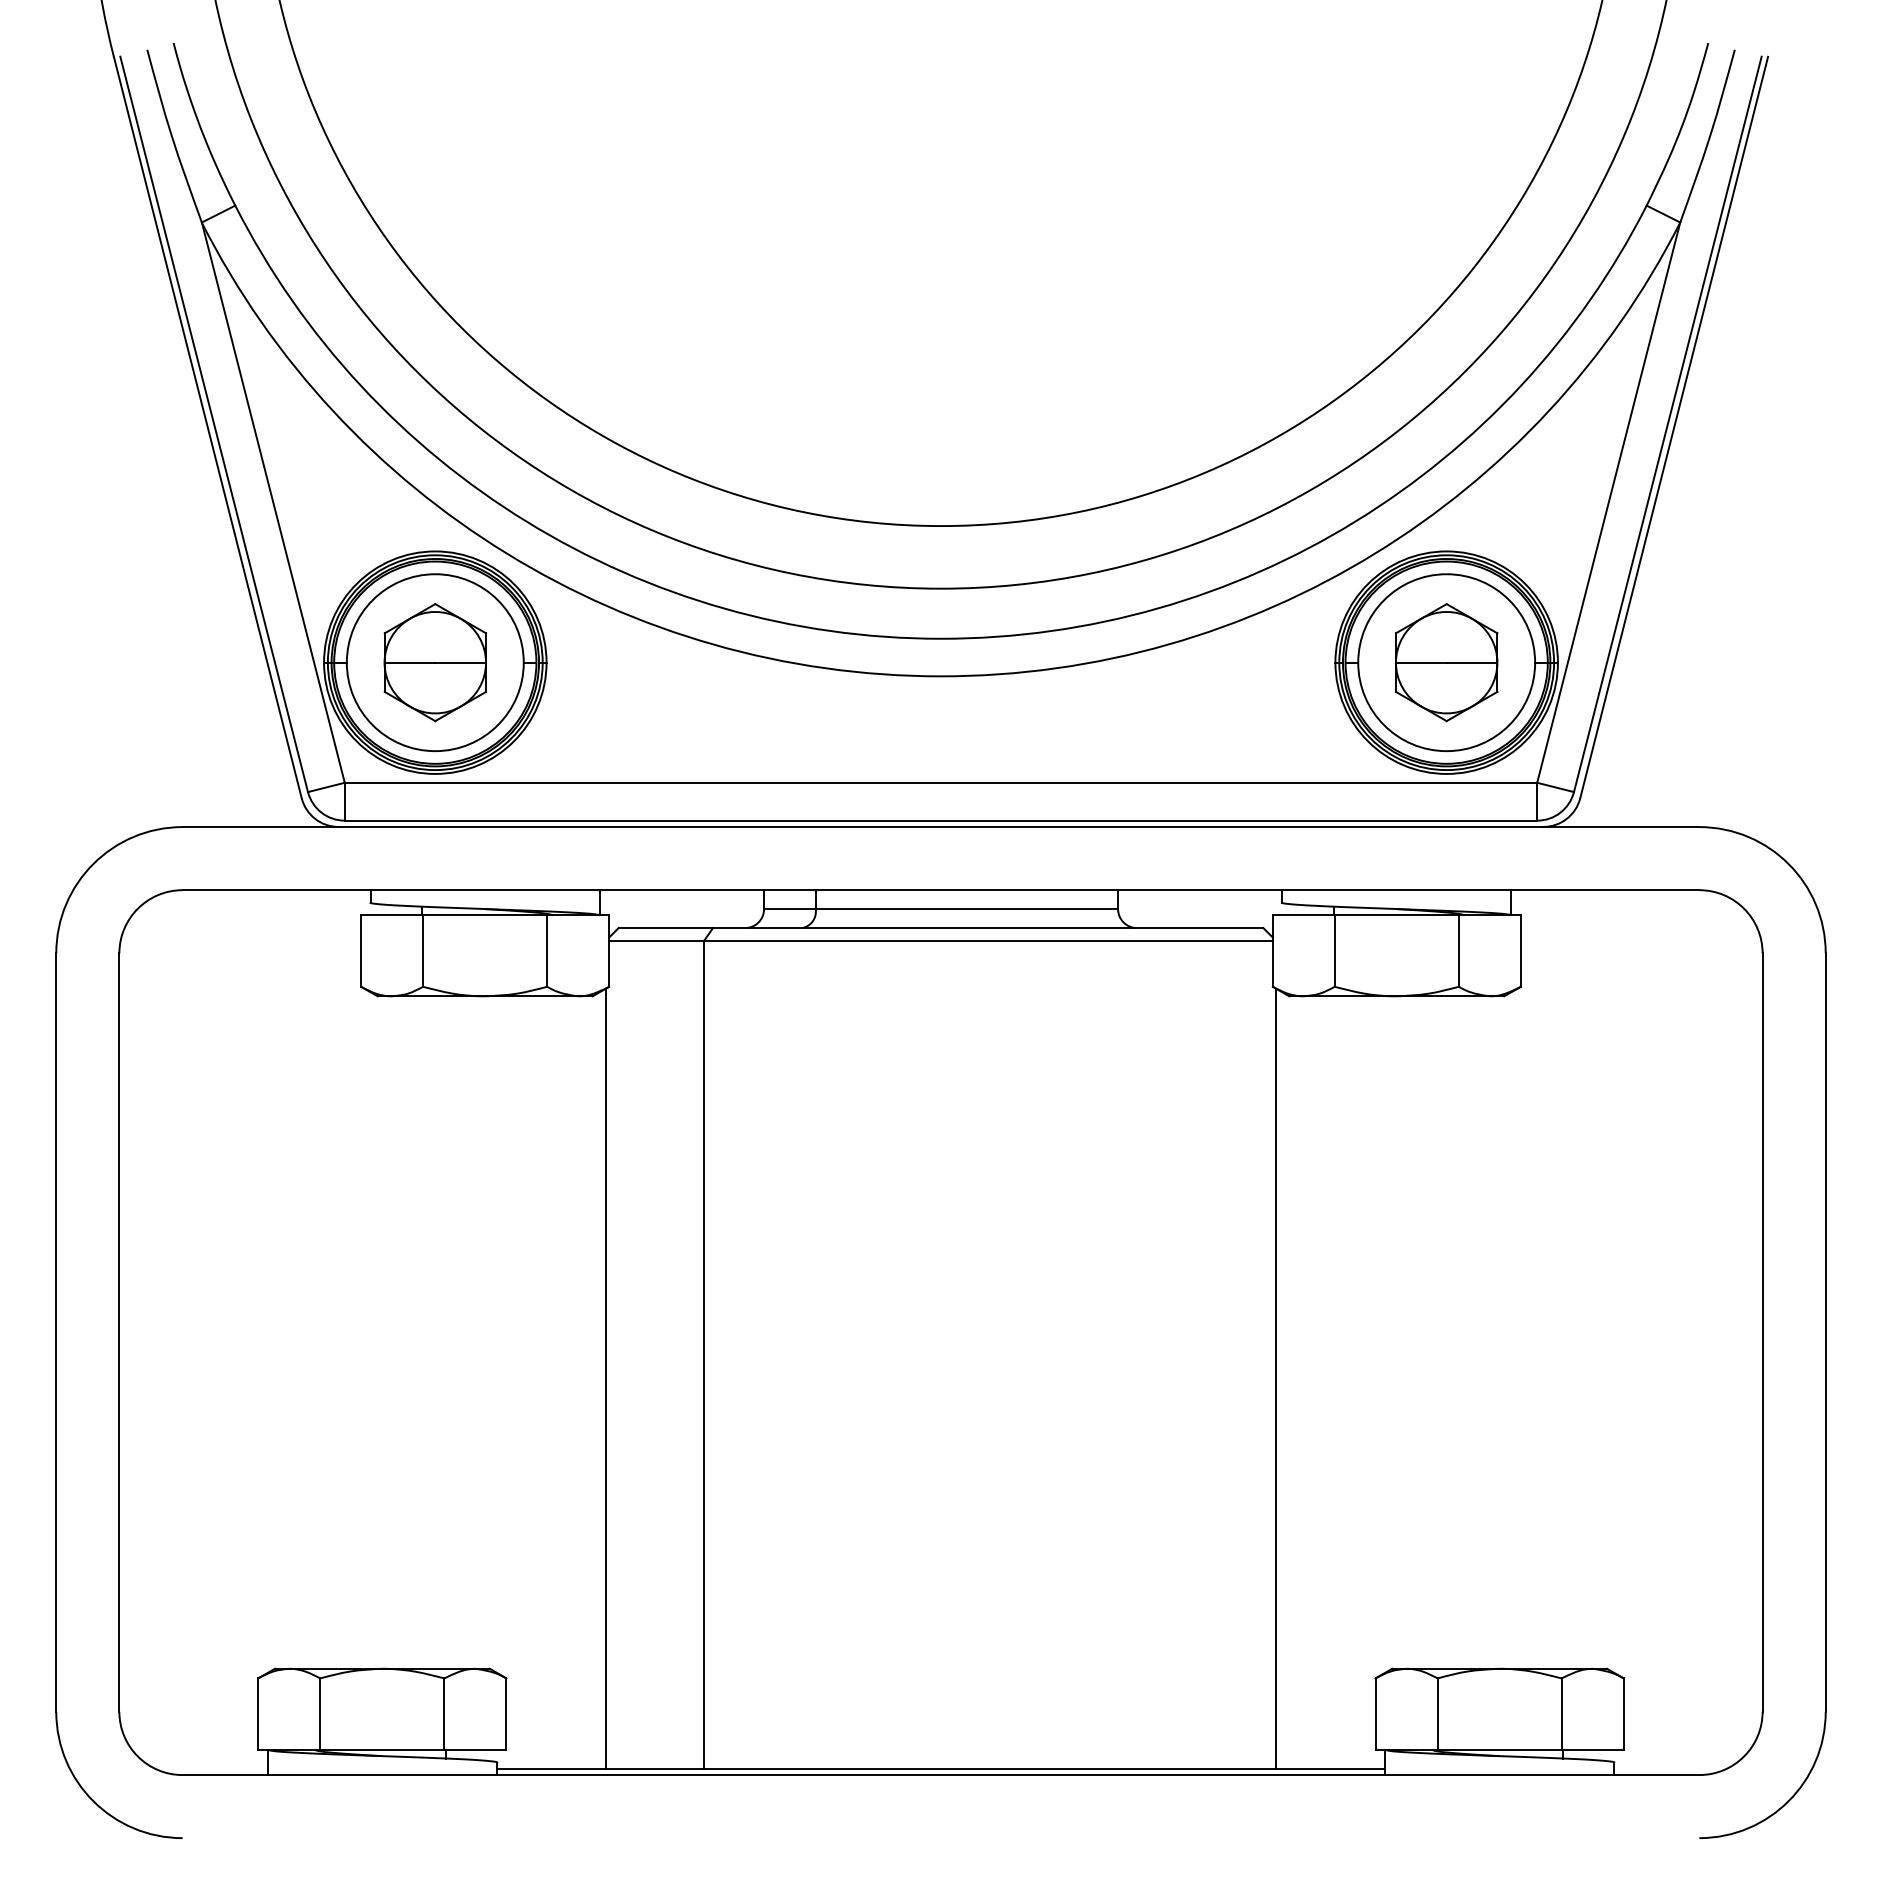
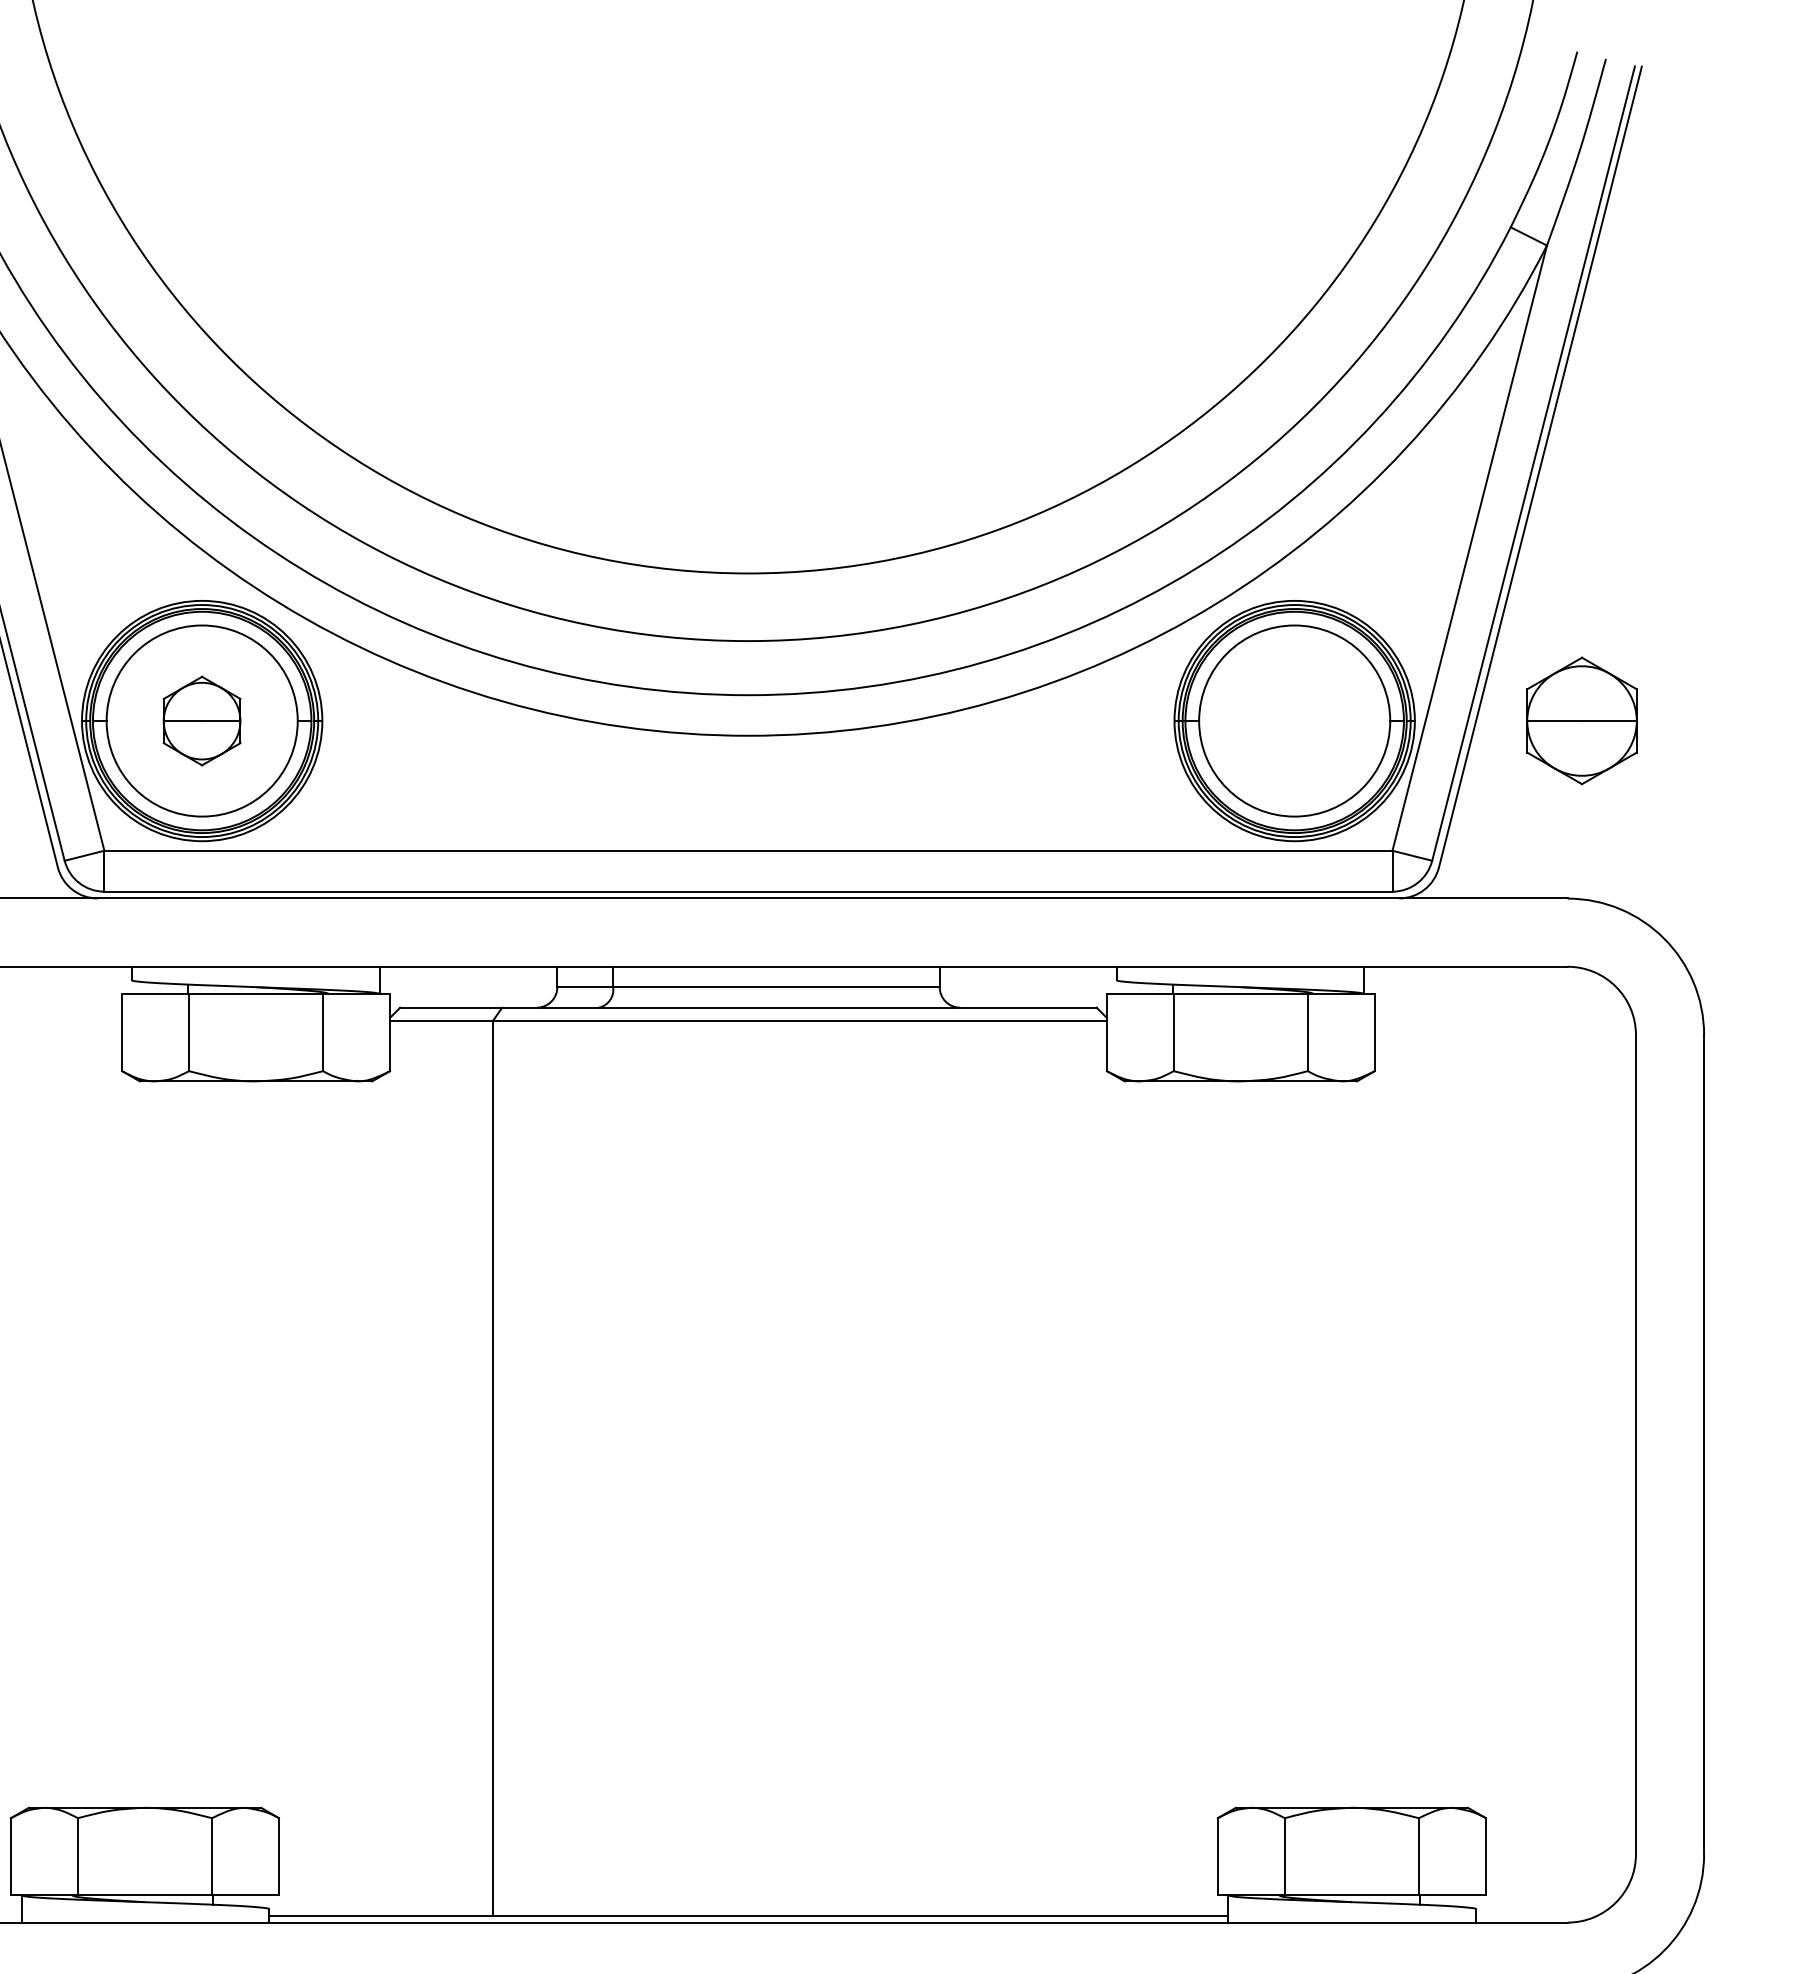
part: (434, 662) -> (201, 720), size x0.7
part: (1446, 662) -> (1581, 720), moved
line: (605, 1378) -> (386, 1494), removed
line: (1276, 1378) -> (1110, 1494), removed

